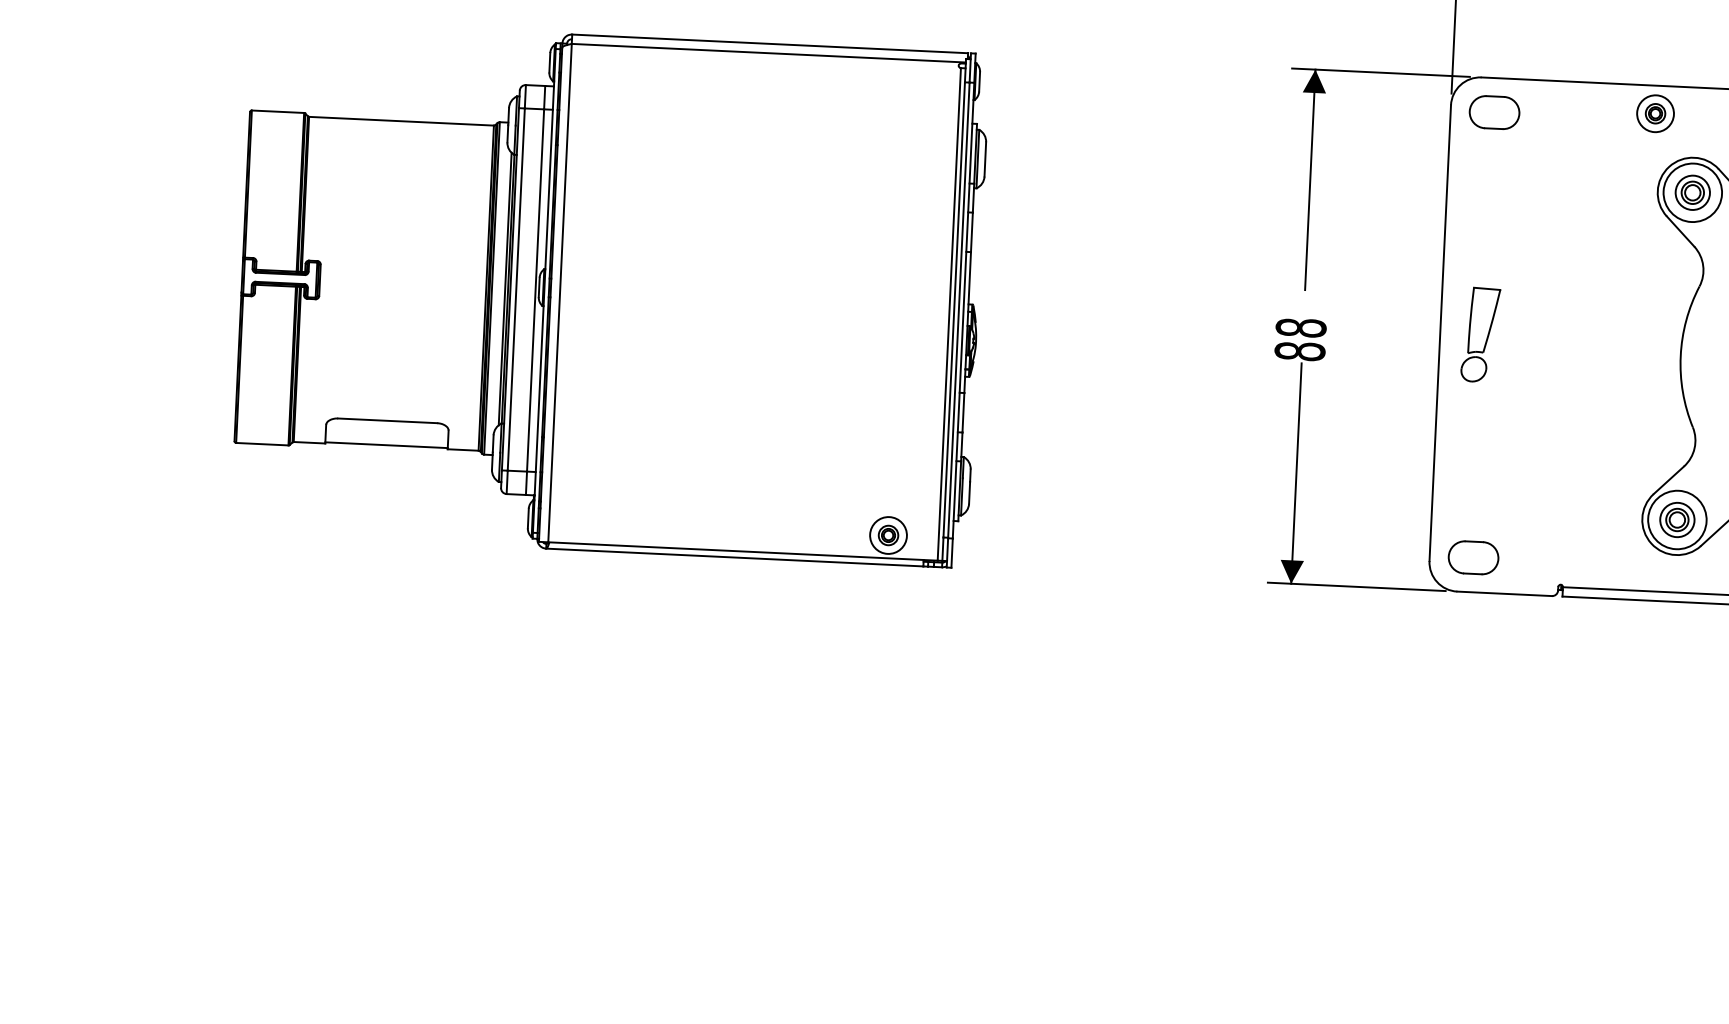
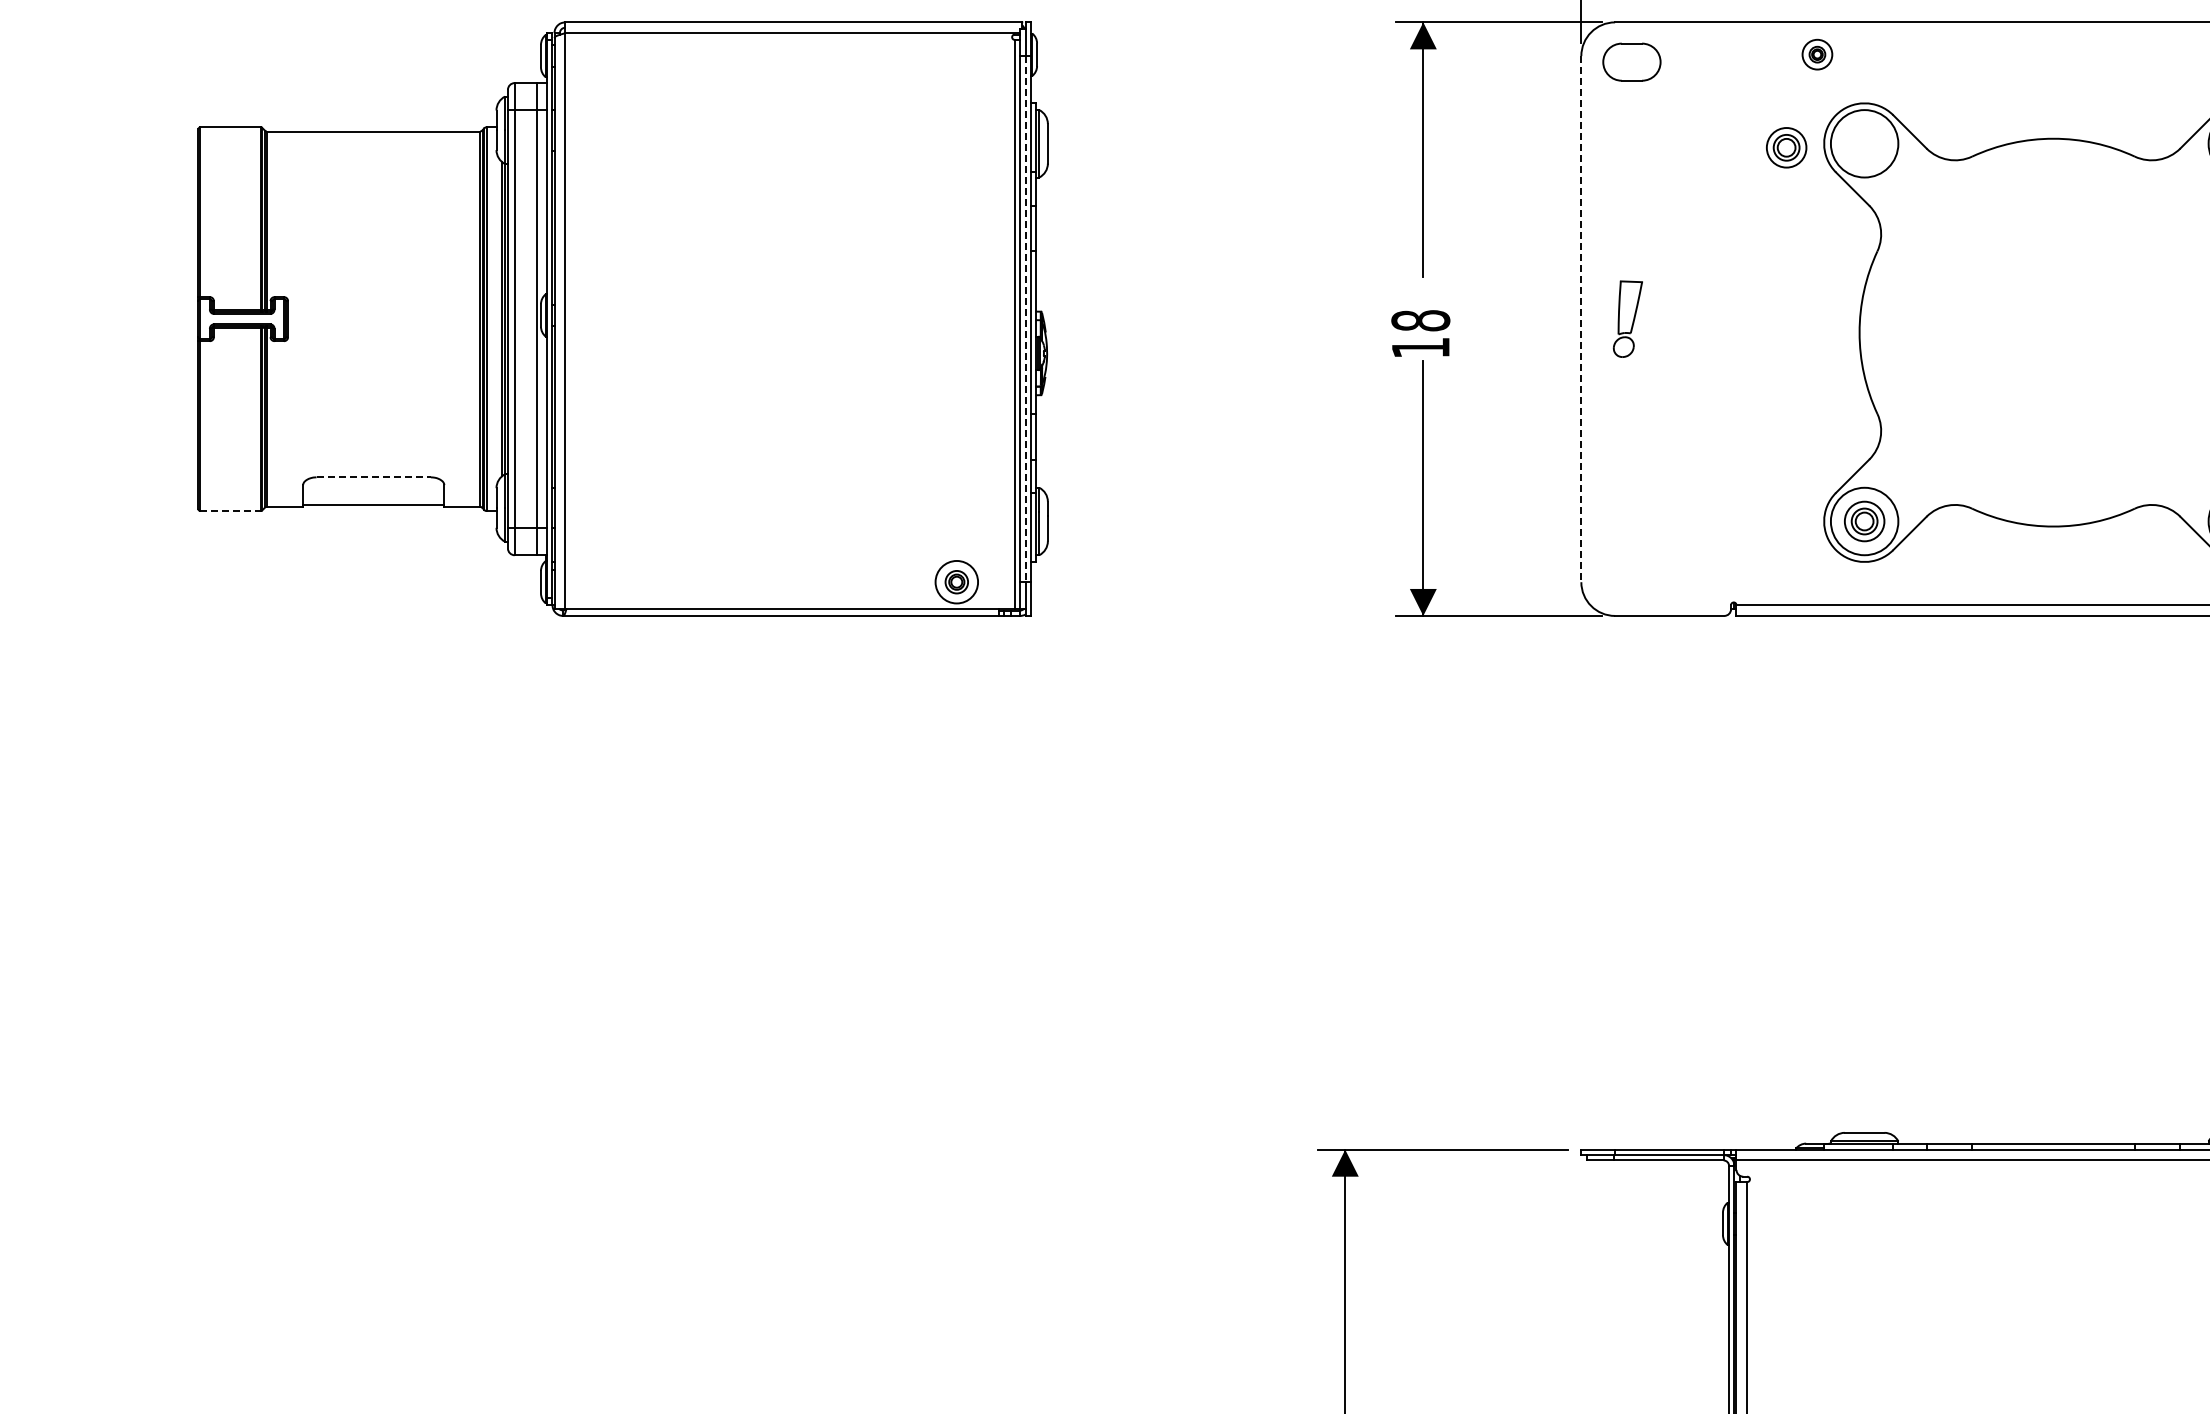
part: (1655, 113) -> (1817, 54), size x0.7
part: (1692, 192) -> (1786, 147), moved
line: (958, 310) -> (1025, 319), solid -> dashed
line: (1440, 333) -> (1581, 319), solid -> dashed
part: (1480, 335) -> (1627, 319), size x0.7
text: (1299, 351) -> (1420, 347), 88 -> 18
line: (388, 421) -> (374, 477), solid -> dashed
line: (263, 444) -> (231, 511), solid -> dashed
part: (1473, 557) -> (1631, 575), removed

